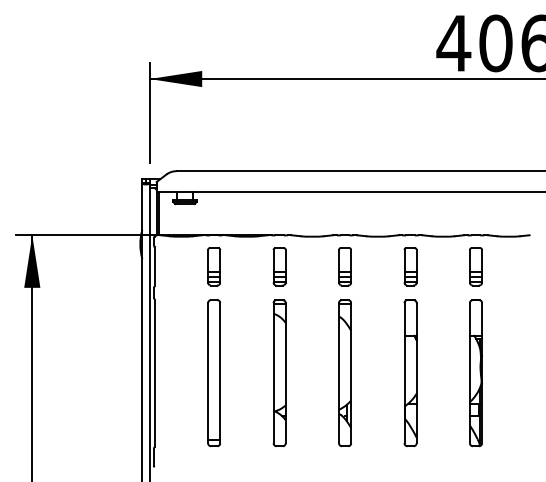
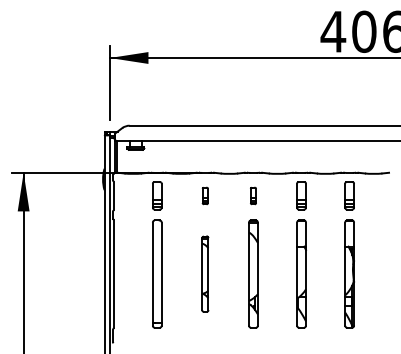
part: (279, 266) -> (205, 195), size x0.6
part: (344, 266) -> (253, 195), size x0.6
part: (279, 373) -> (205, 274), size x0.7

